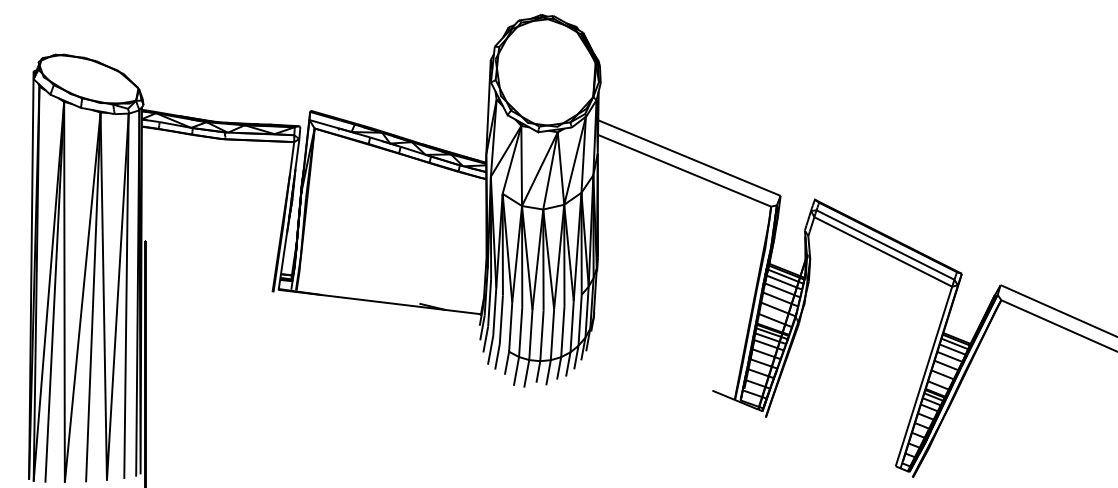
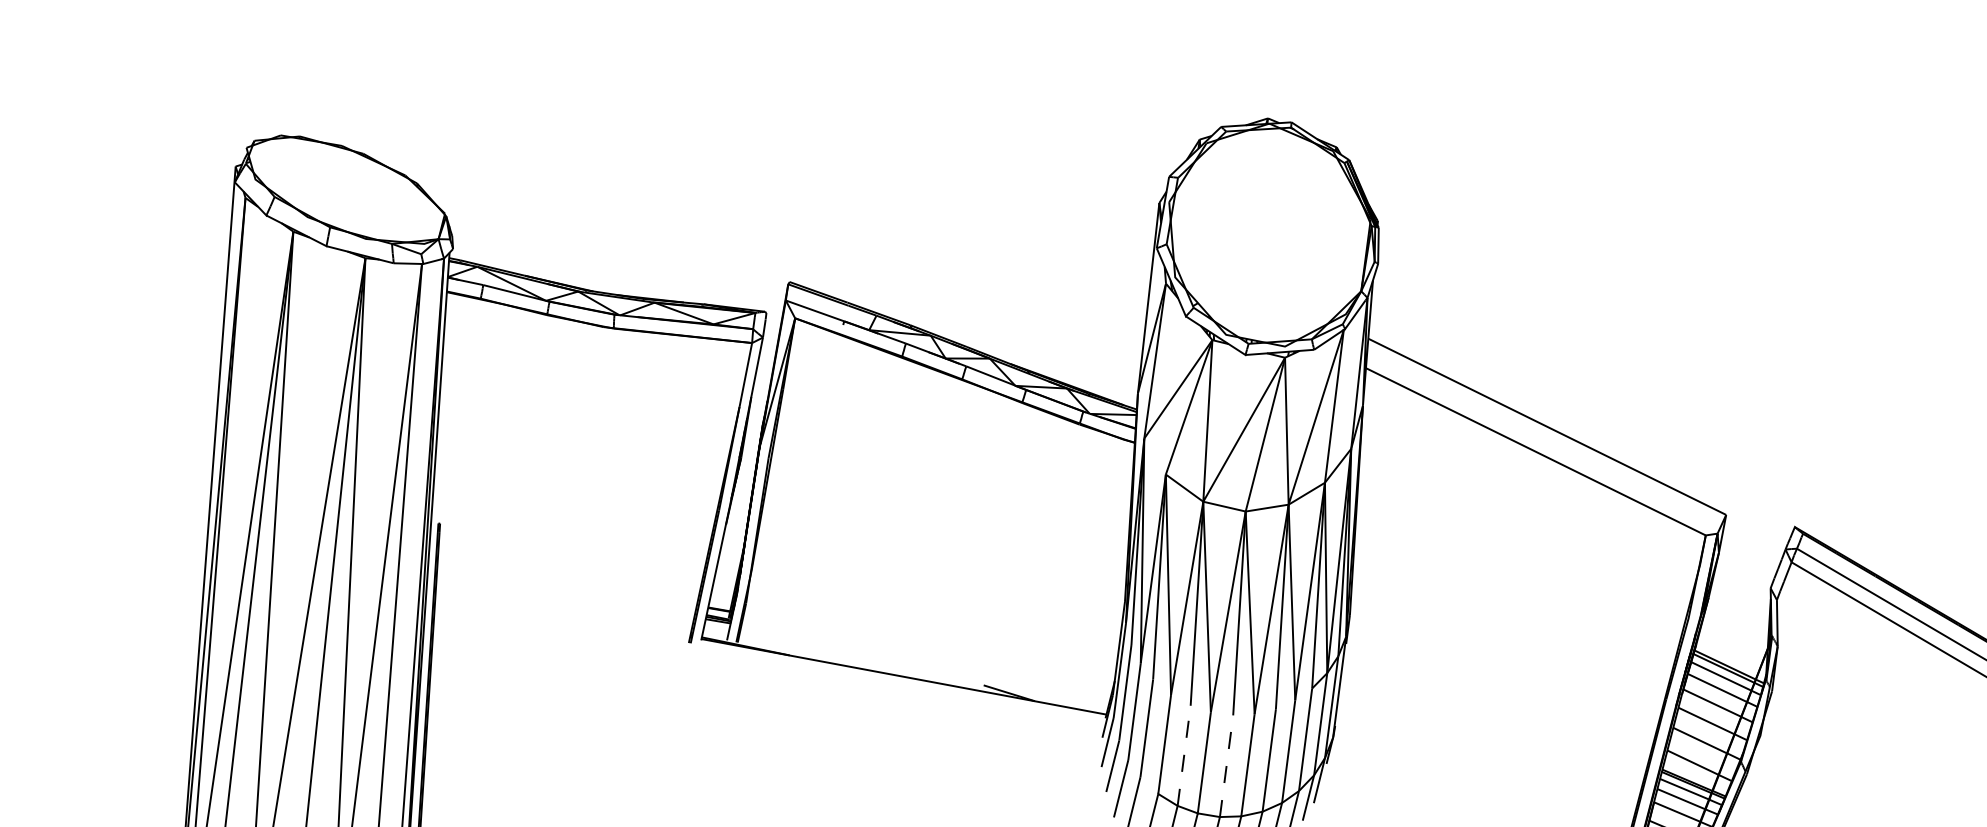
line: (520, 332) -> (1183, 756), solid -> dashed
line: (541, 335) -> (1225, 765), solid -> dashed

